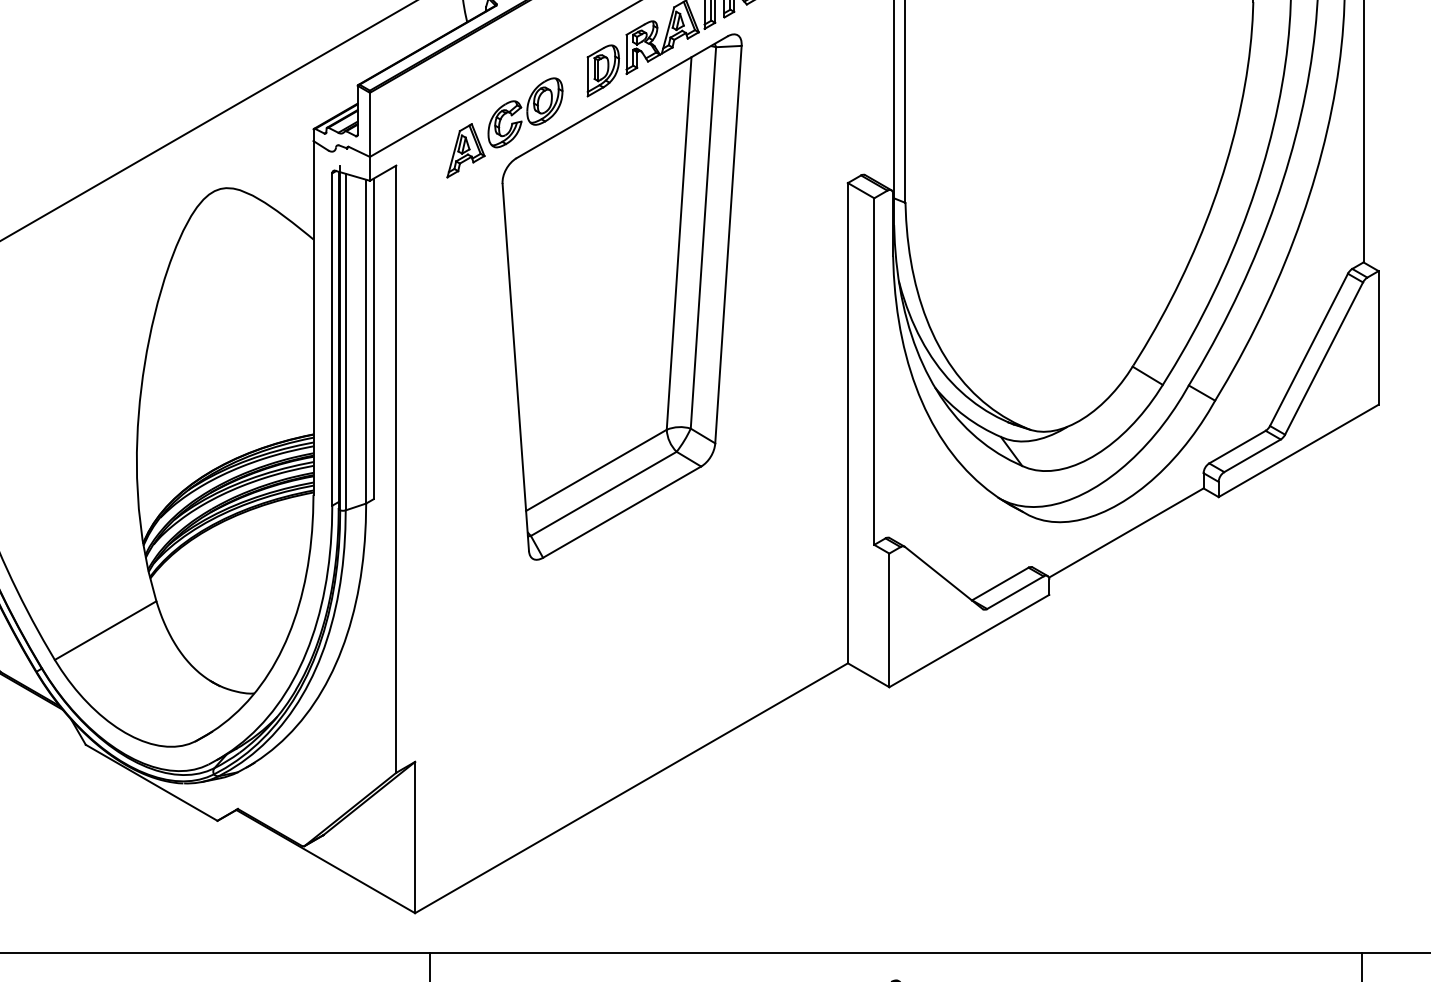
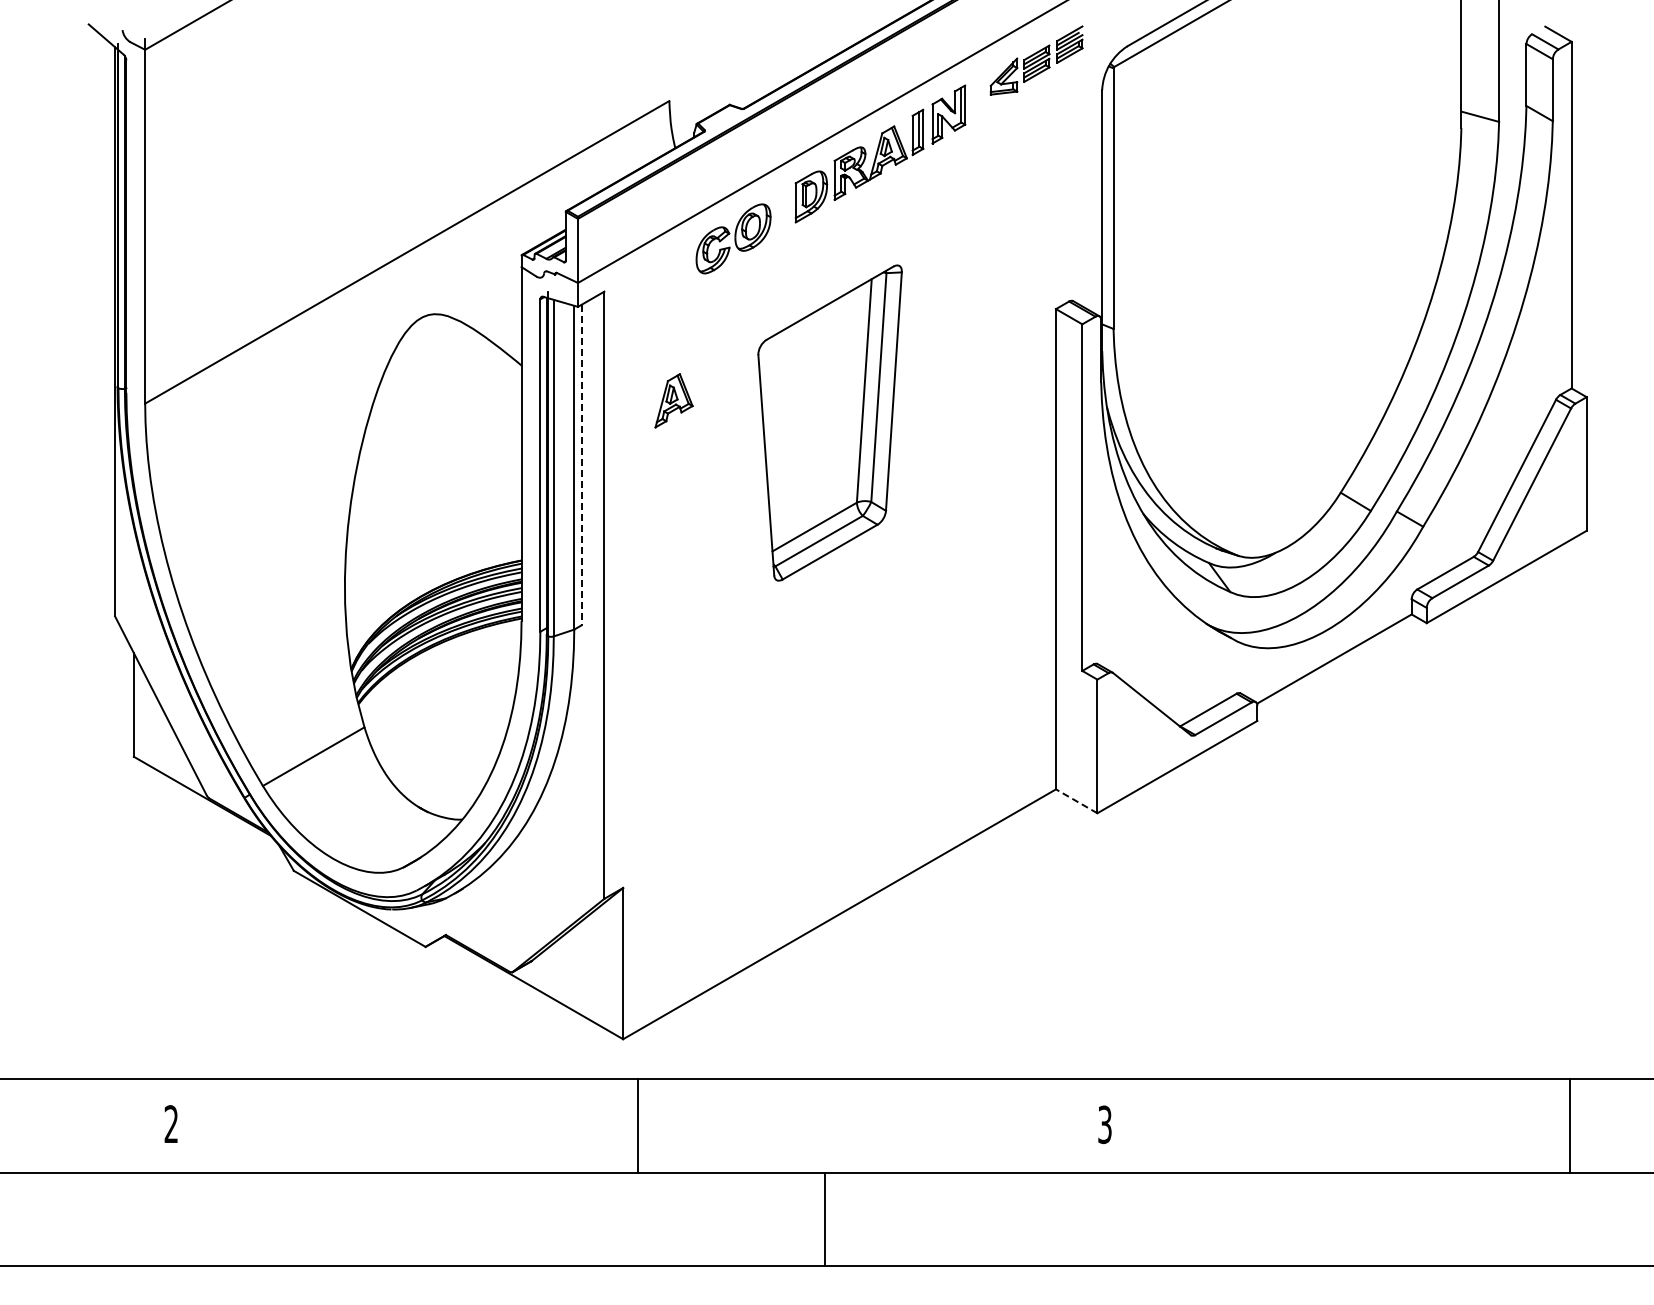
part: (465, 150) -> (673, 400), moved
part: (621, 296) -> (829, 422), size x0.6
line: (373, 339) -> (581, 465), solid -> dashed
line: (868, 675) -> (1076, 801), solid -> dashed

